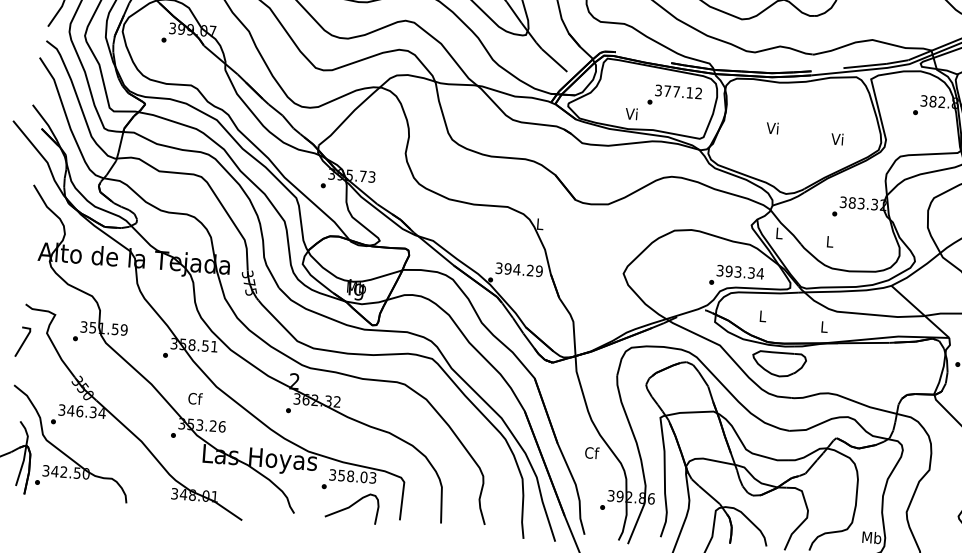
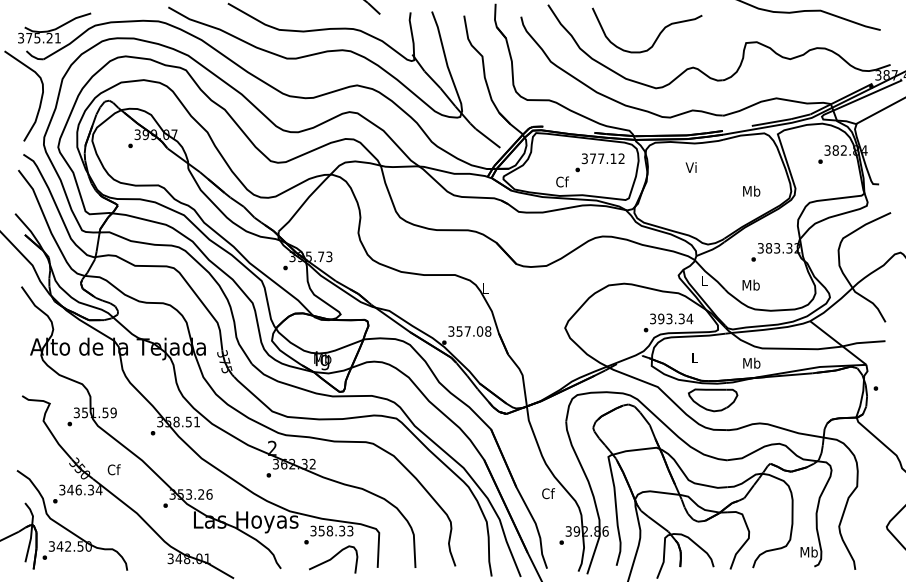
text: (632, 113) -> (562, 181), Vi -> Cf
text: (771, 128) -> (690, 167), moved
text: (837, 138) -> (751, 190), Vi -> Mb
text: (829, 240) -> (750, 284), L -> Mb
text: (523, 270) -> (473, 331), 394.29 -> 357.08
text: (824, 326) -> (751, 362), L -> Mb
line: (23, 341) -> (22, 430), removed
text: (194, 398) -> (113, 469), moved
text: (364, 476) -> (342, 530), 358.03 -> 358.33

